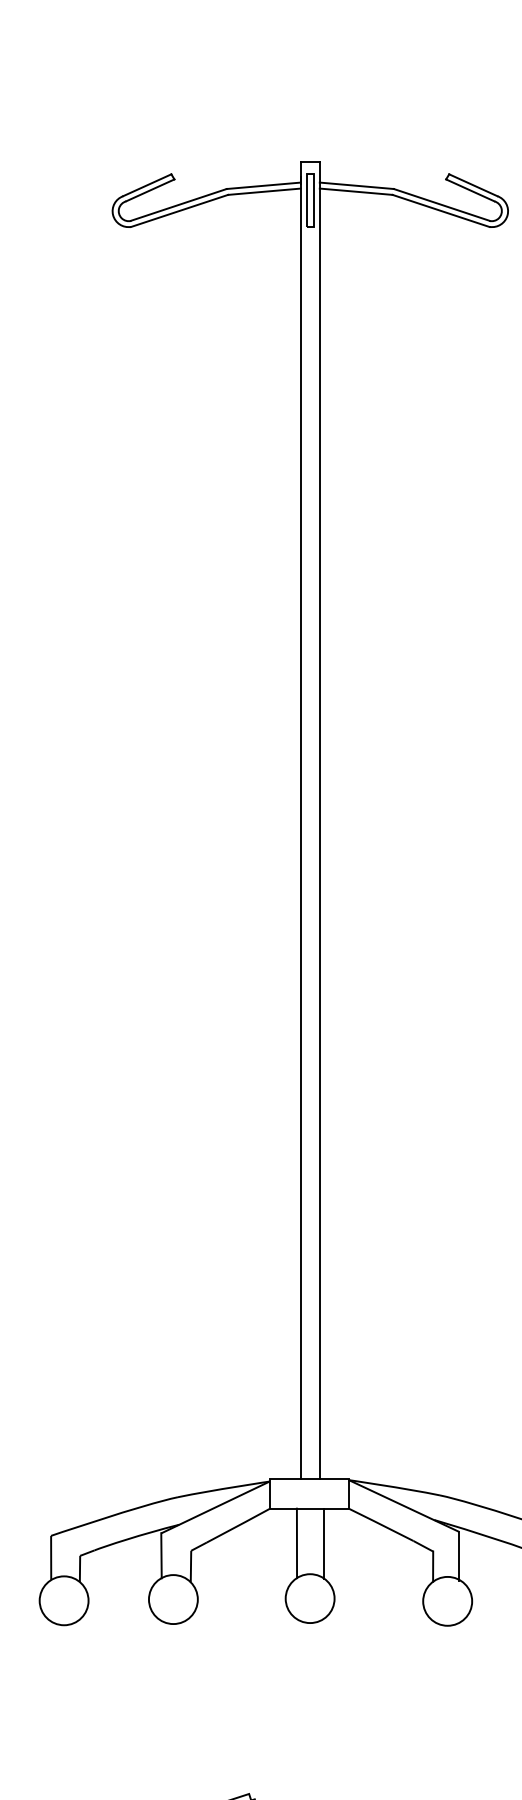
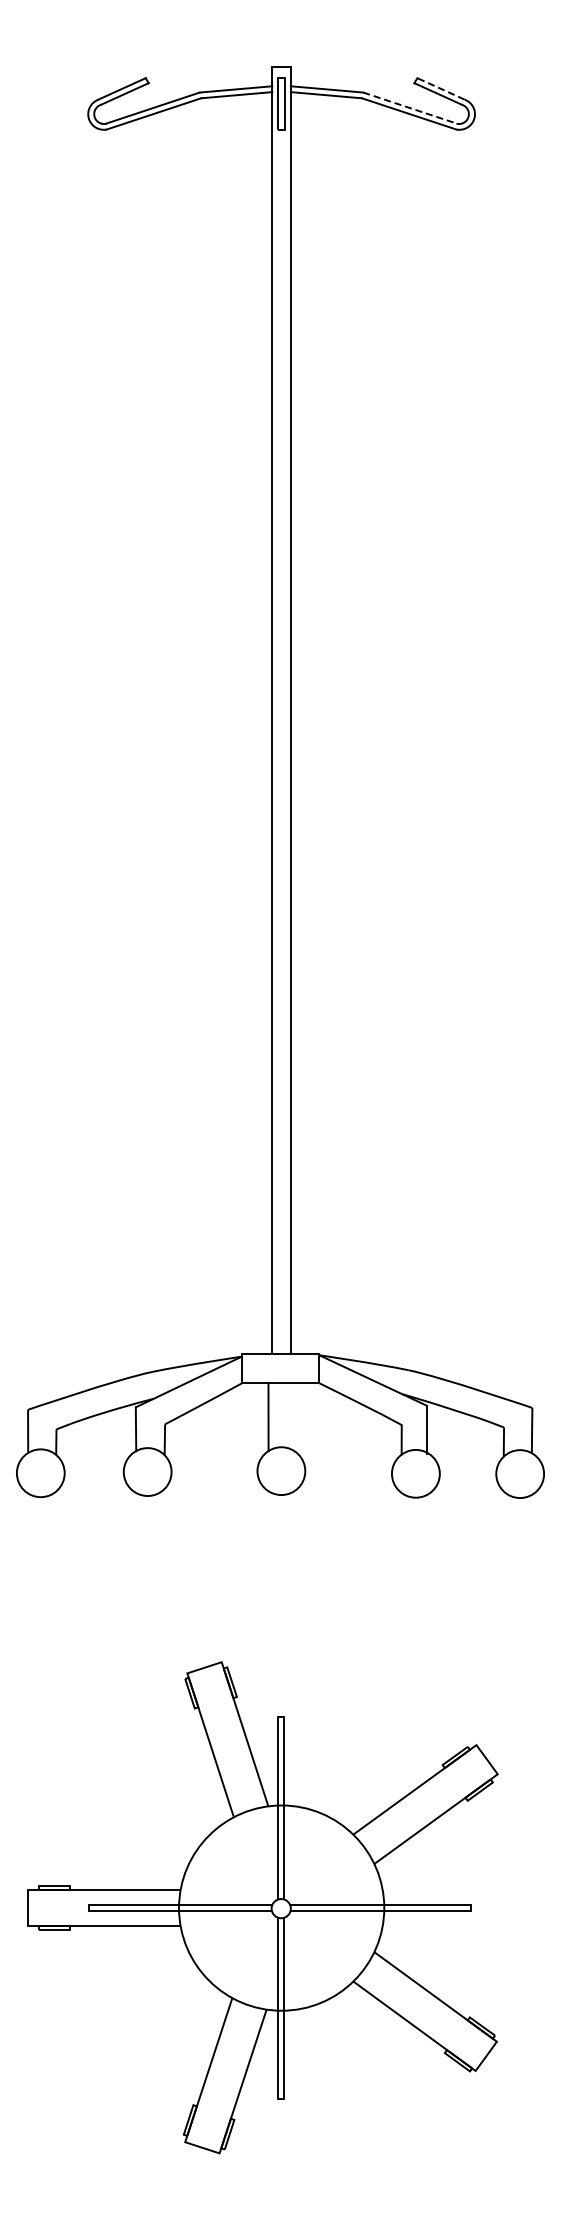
line: (472, 184) -> (440, 88), solid -> dashed
line: (442, 205) -> (410, 108), solid -> dashed
line: (324, 1543) -> (295, 1417), removed

